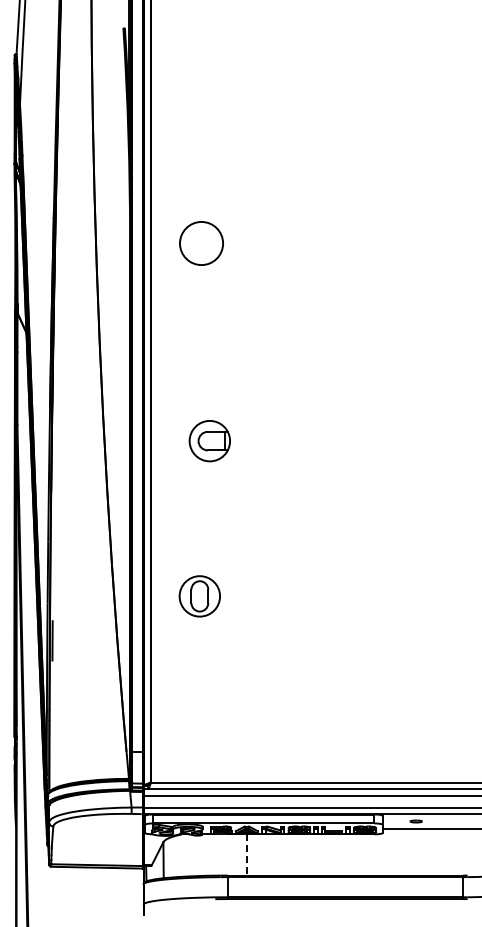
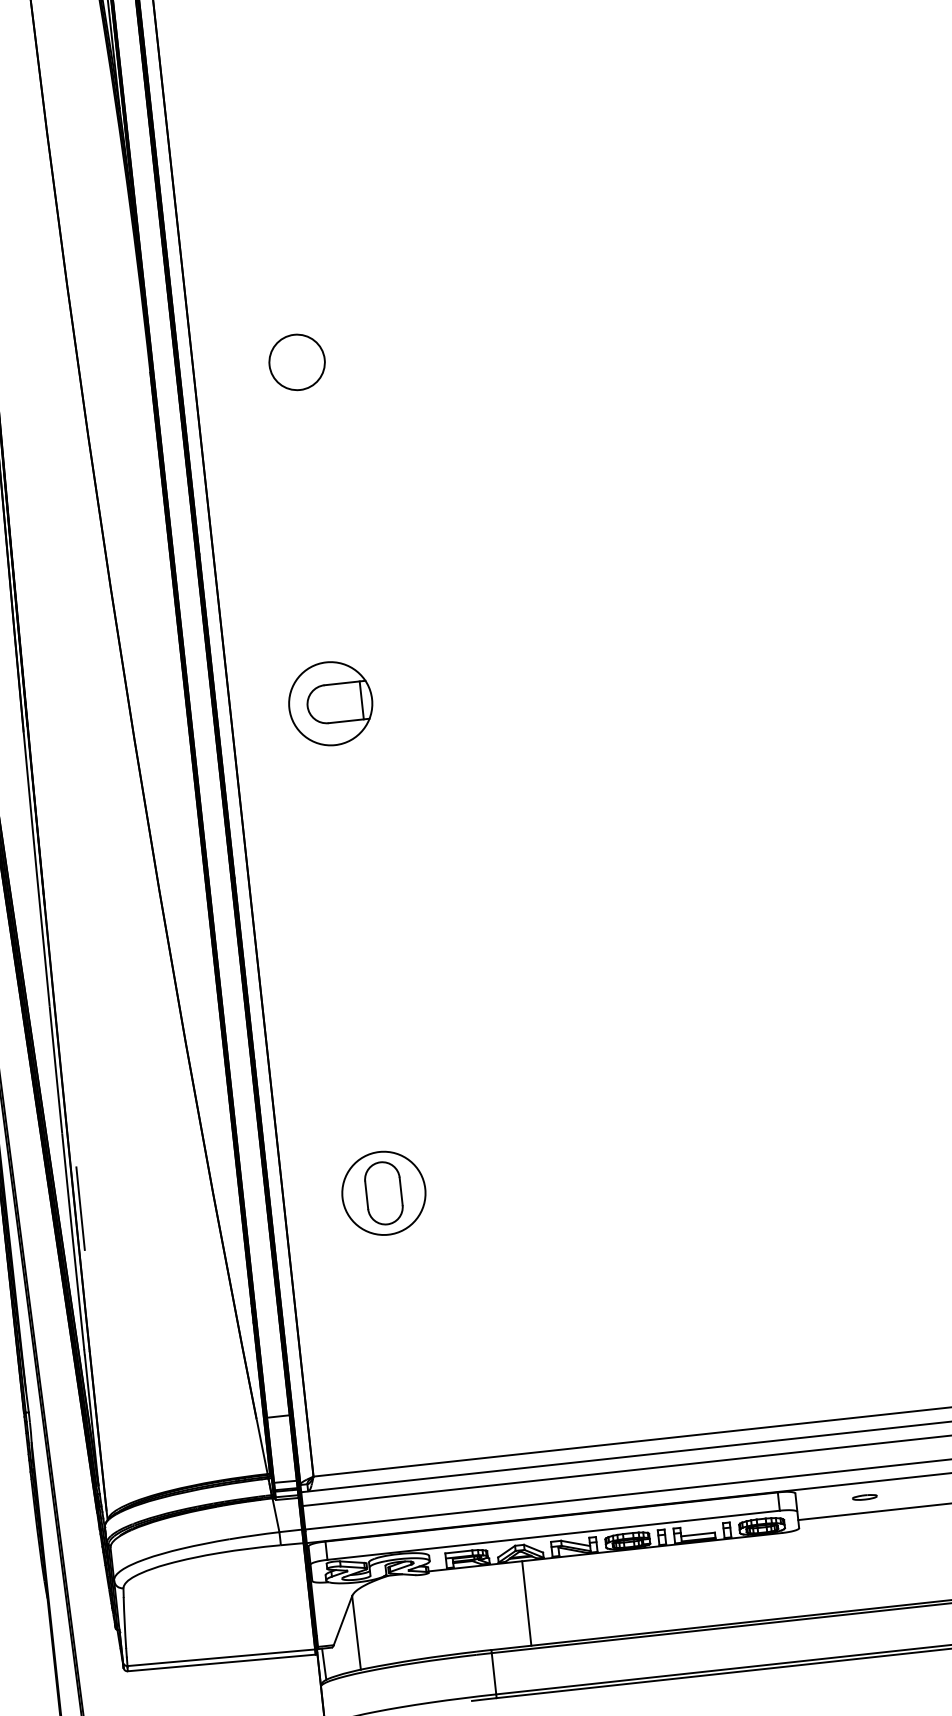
circle: (201, 243) -> (297, 362), size x0.62
part: (209, 441) -> (330, 704), moved
part: (199, 596) -> (383, 1193), moved
line: (247, 854) -> (526, 1602), dashed -> solid

